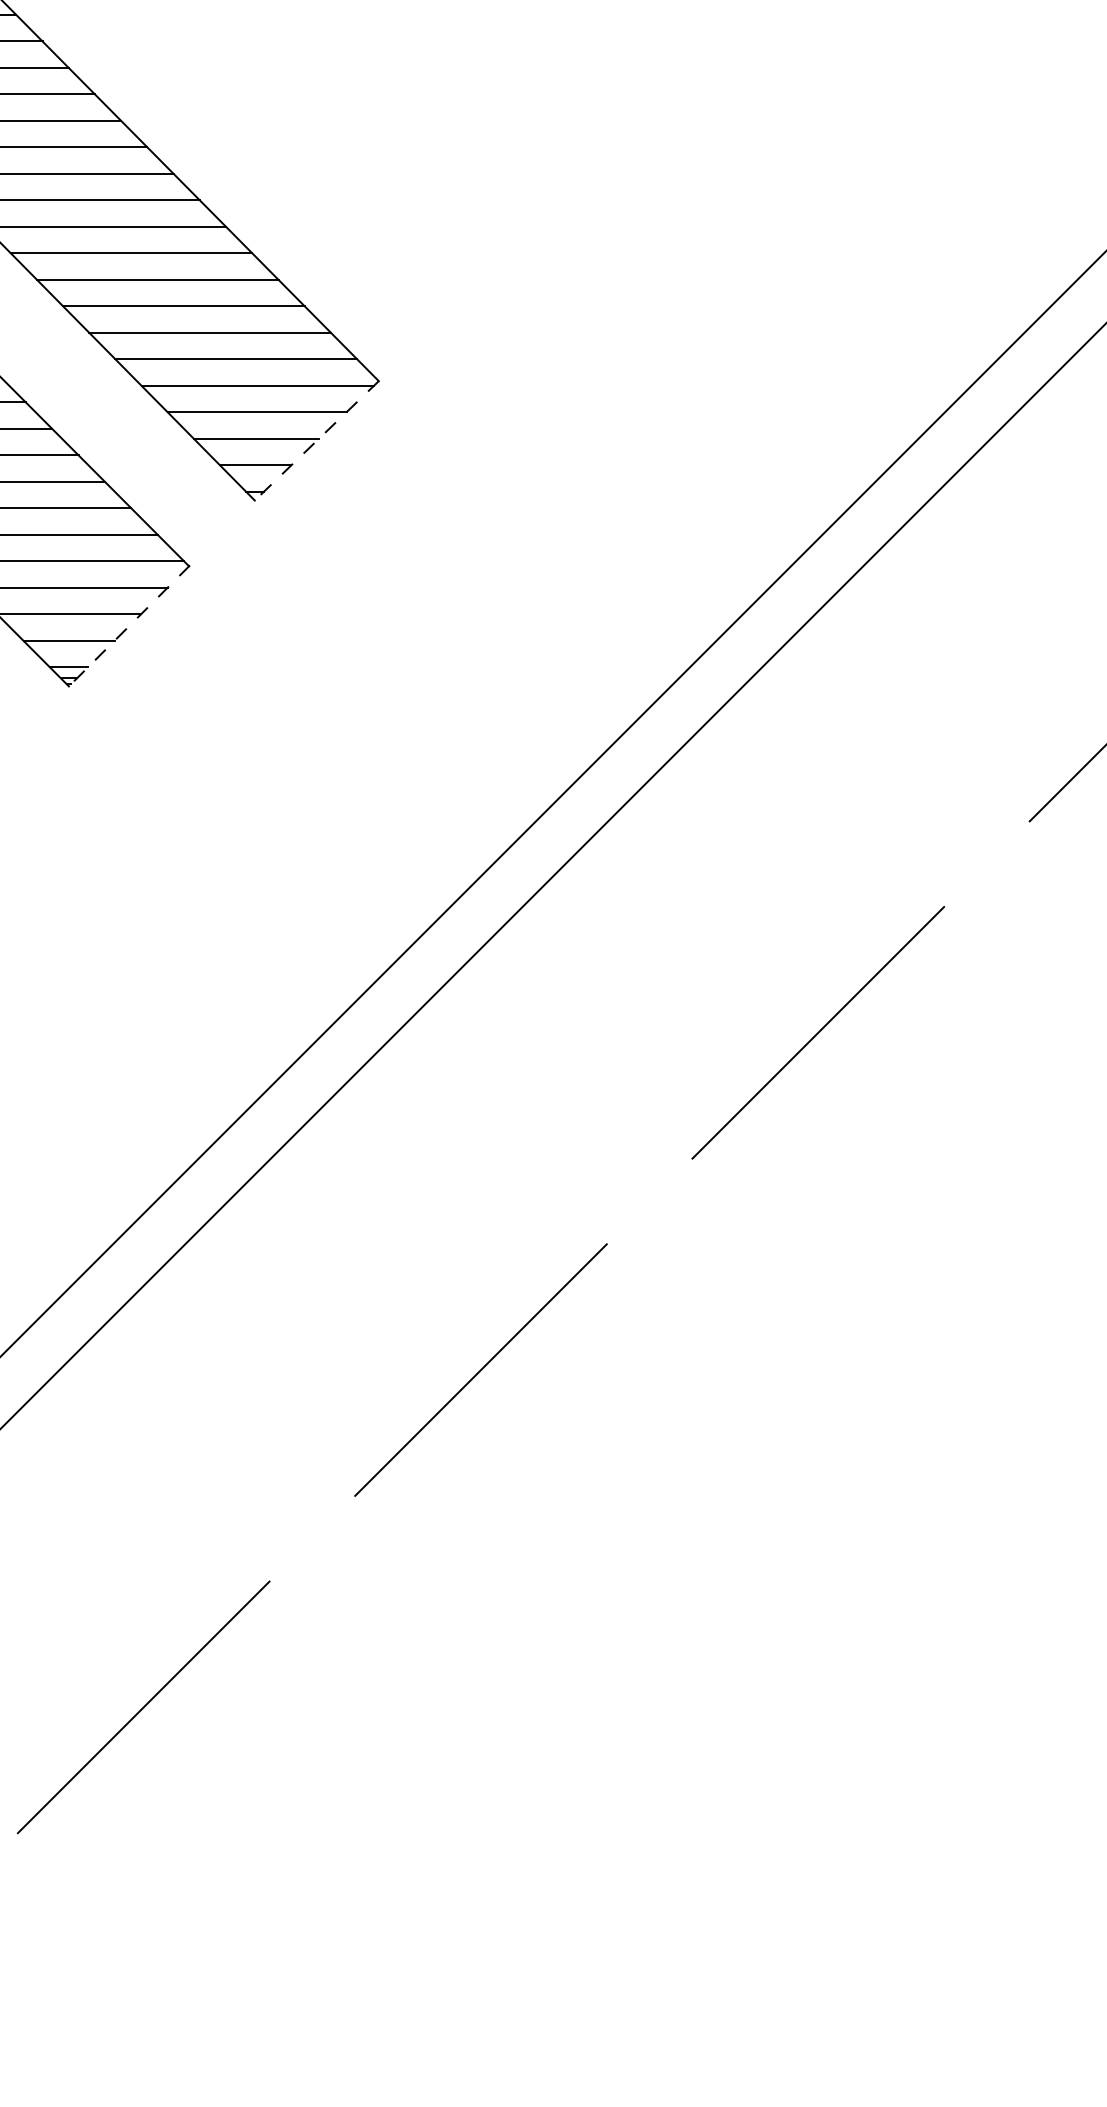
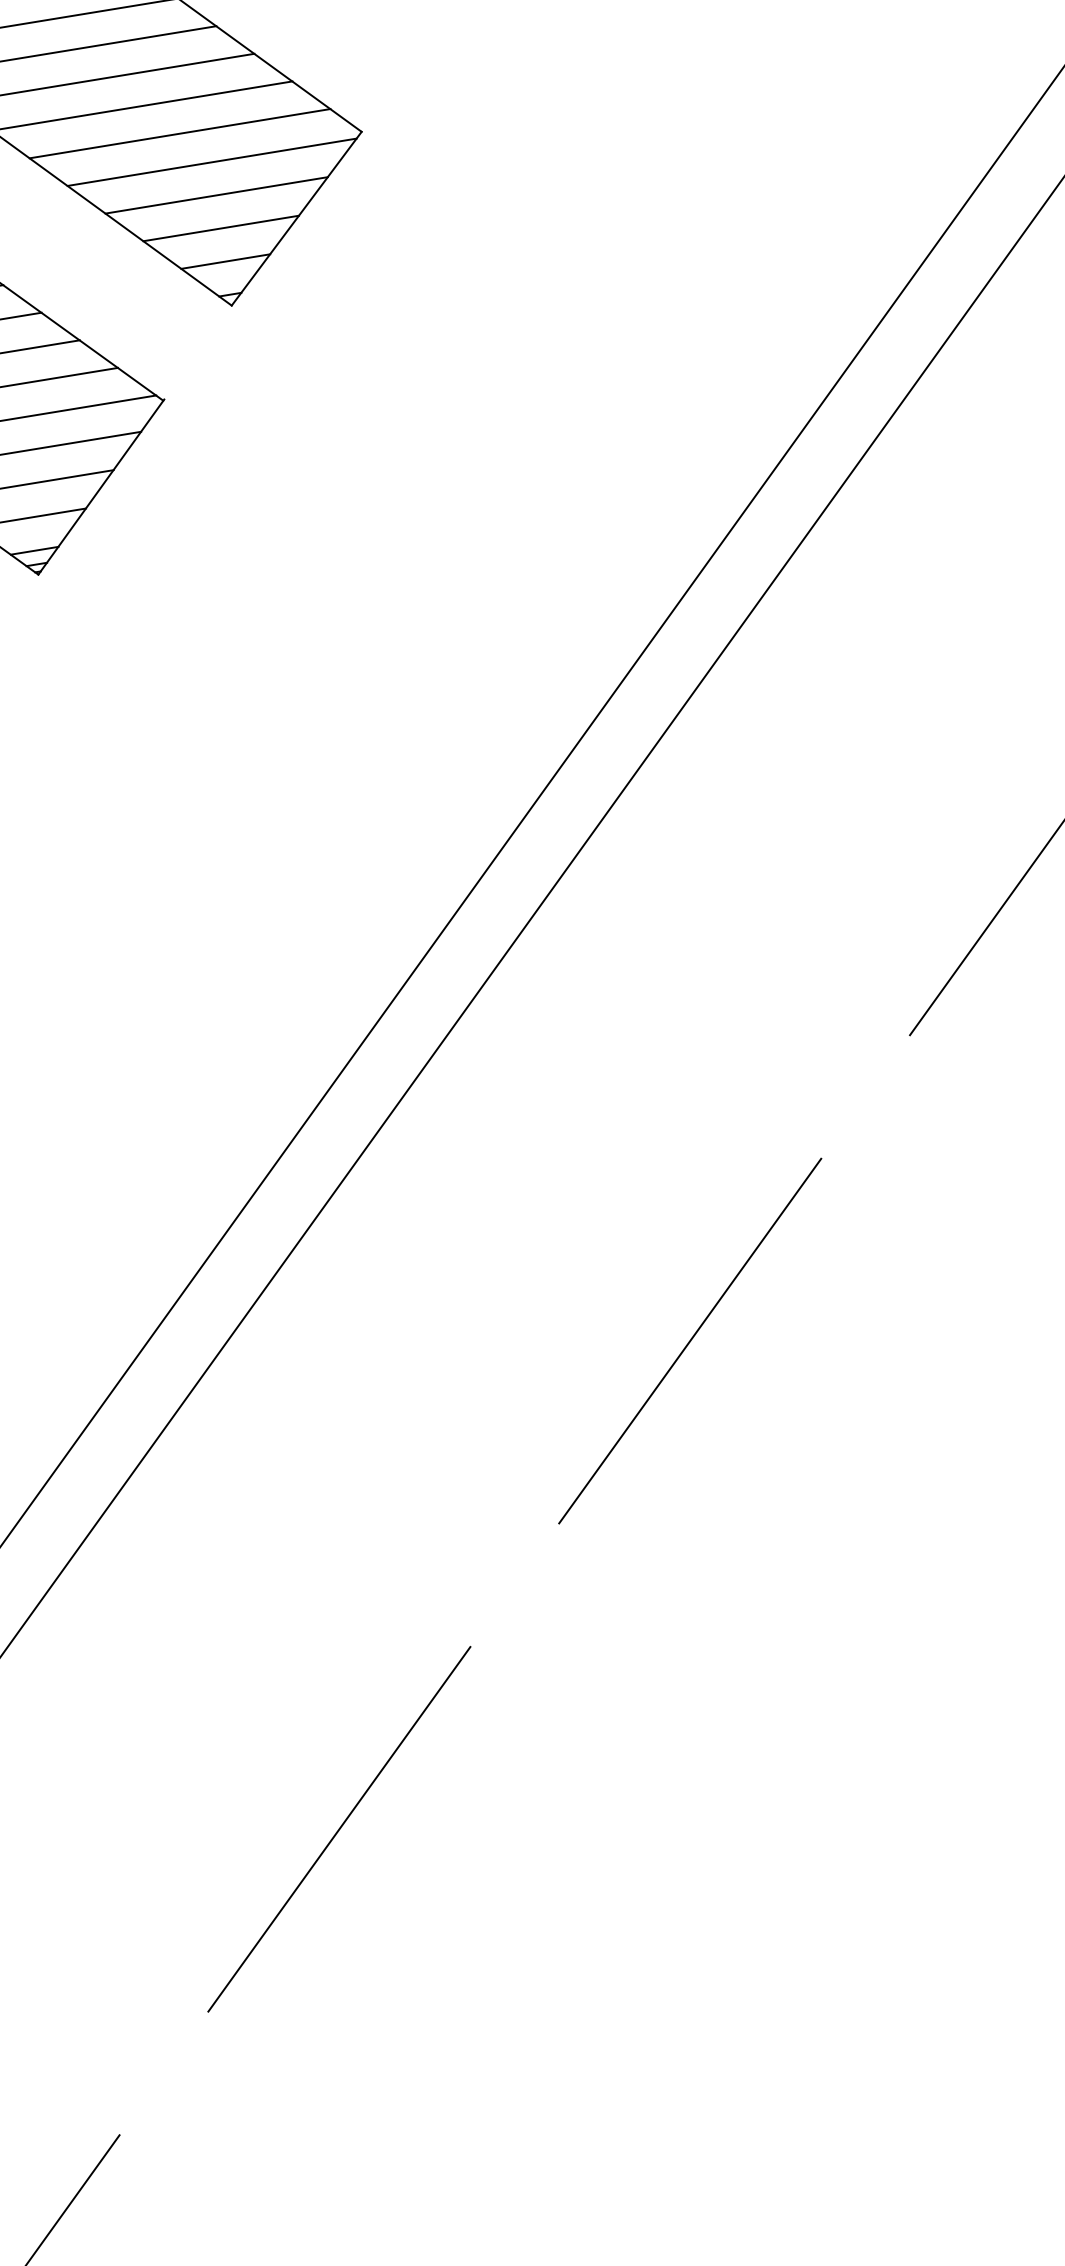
line: (316, 441) -> (296, 219), dashed -> solid
line: (129, 625) -> (101, 486), dashed -> solid

